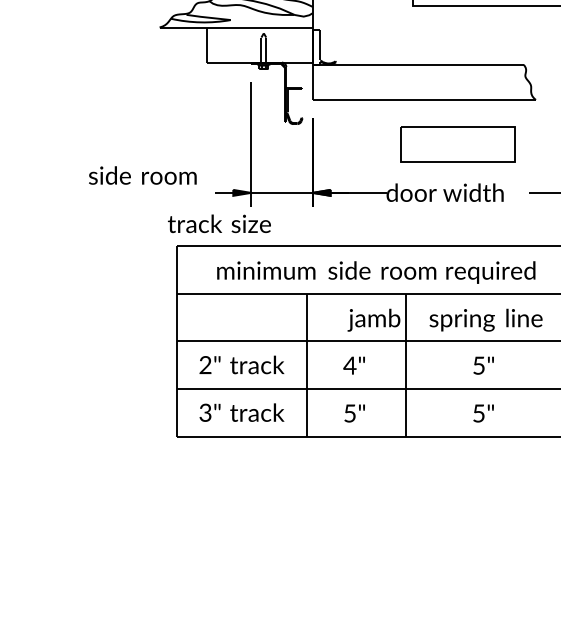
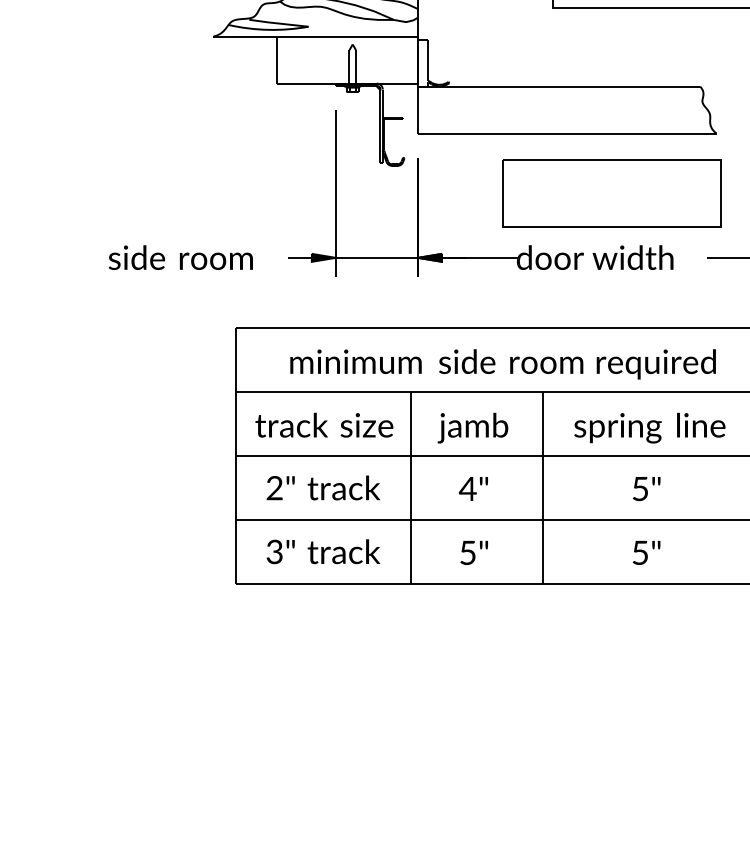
part: (457, 144) -> (611, 193), size x1.43
text: (142, 175) -> (180, 257), moved
text: (219, 223) -> (324, 424), moved
text: (373, 319) -> (472, 427), moved

